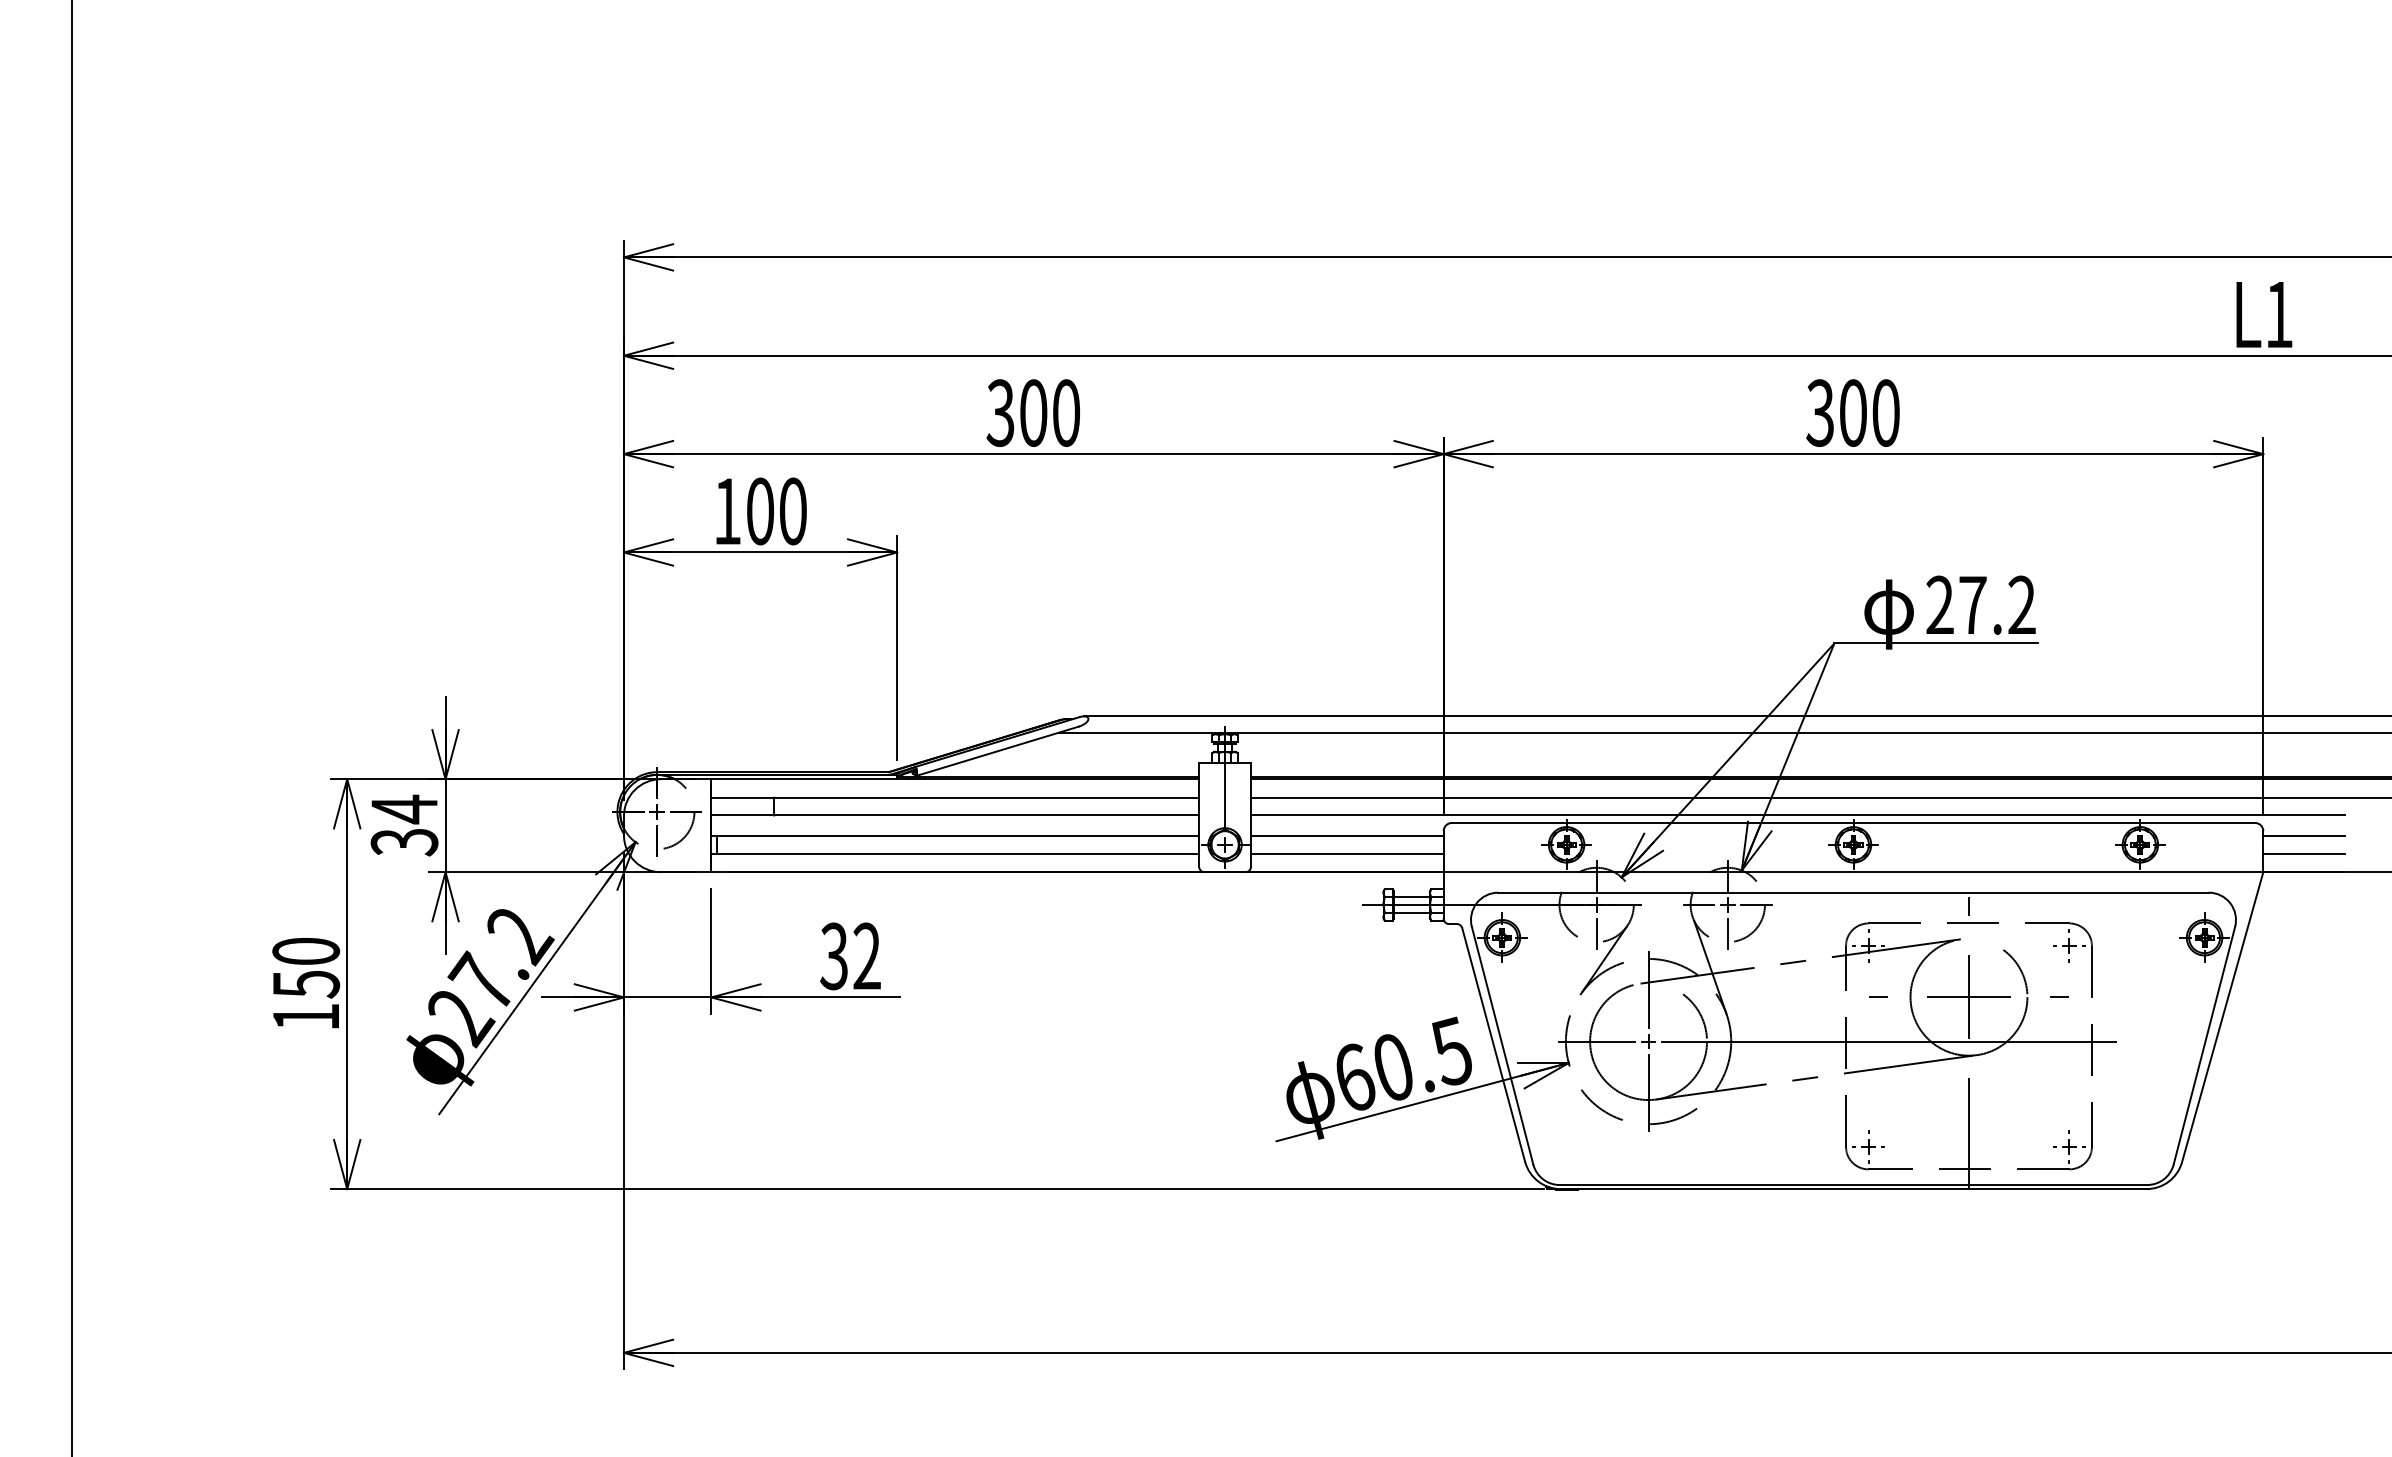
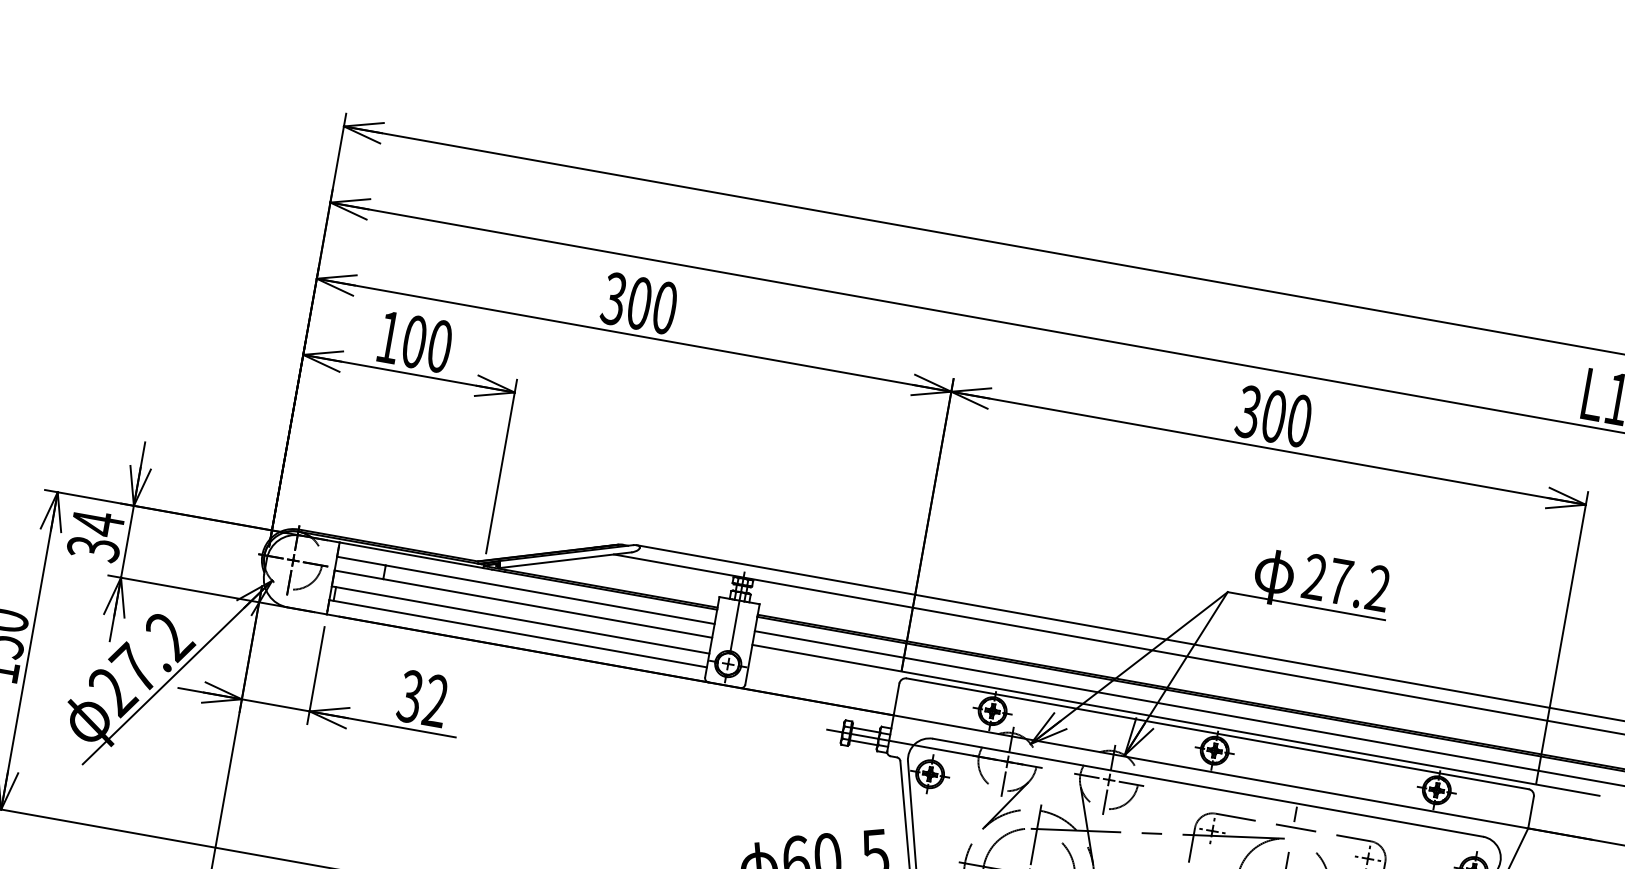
line: (1347, 835) -> (824, 673), removed
line: (2304, 835) -> (1565, 805), removed
line: (1347, 853) -> (821, 687), removed
line: (2304, 853) -> (1562, 819), removed

